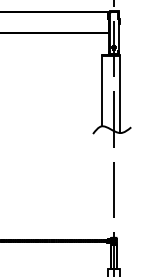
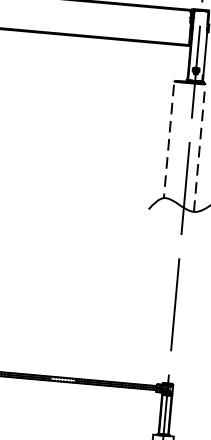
line: (113, 55) -> (193, 83), solid -> dashed

